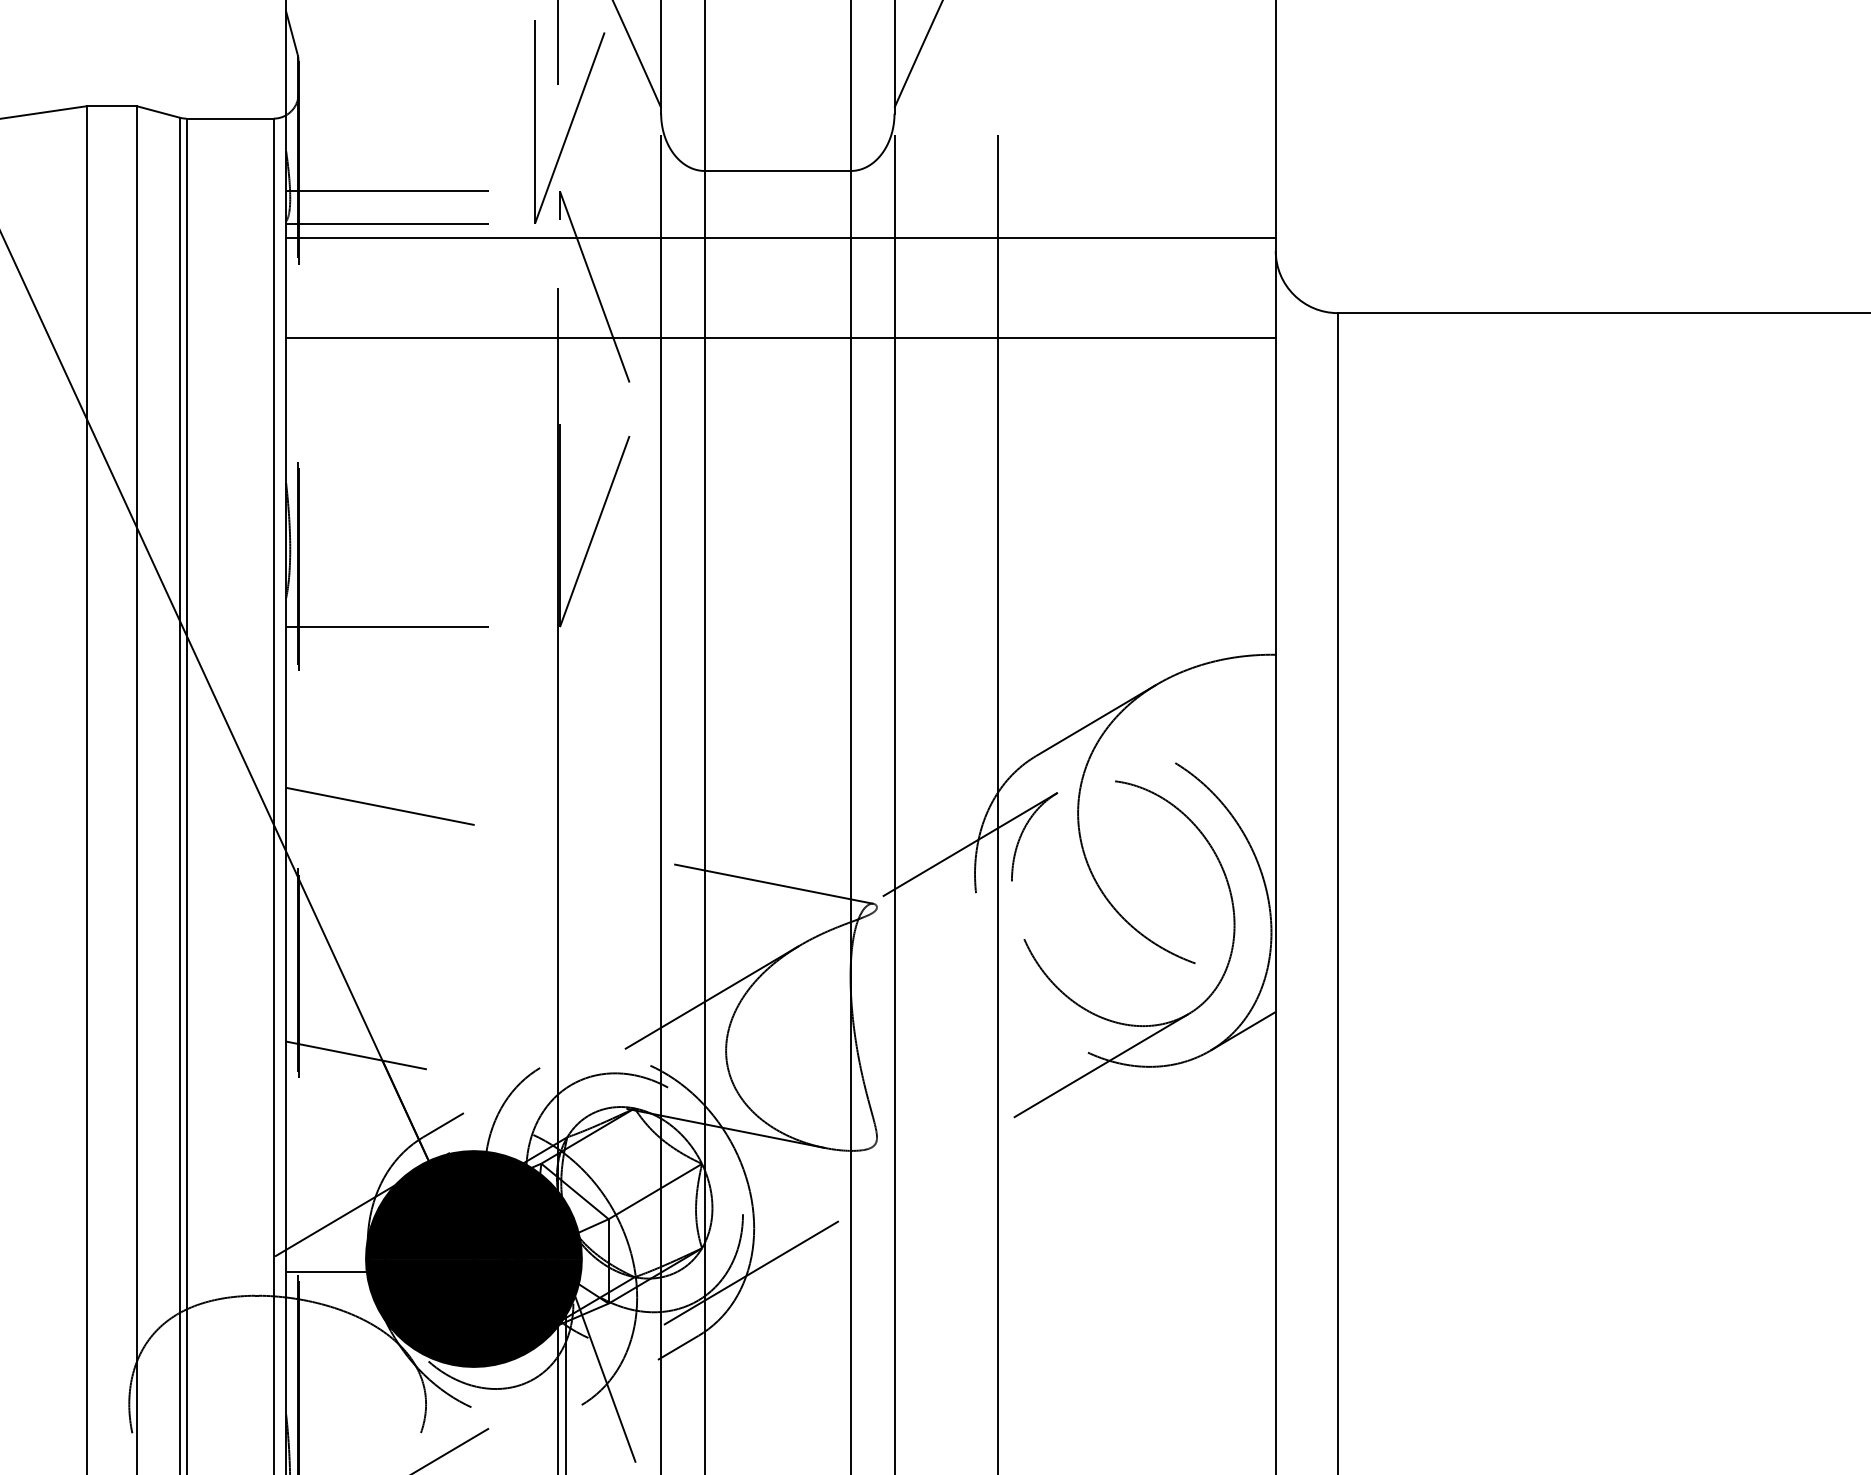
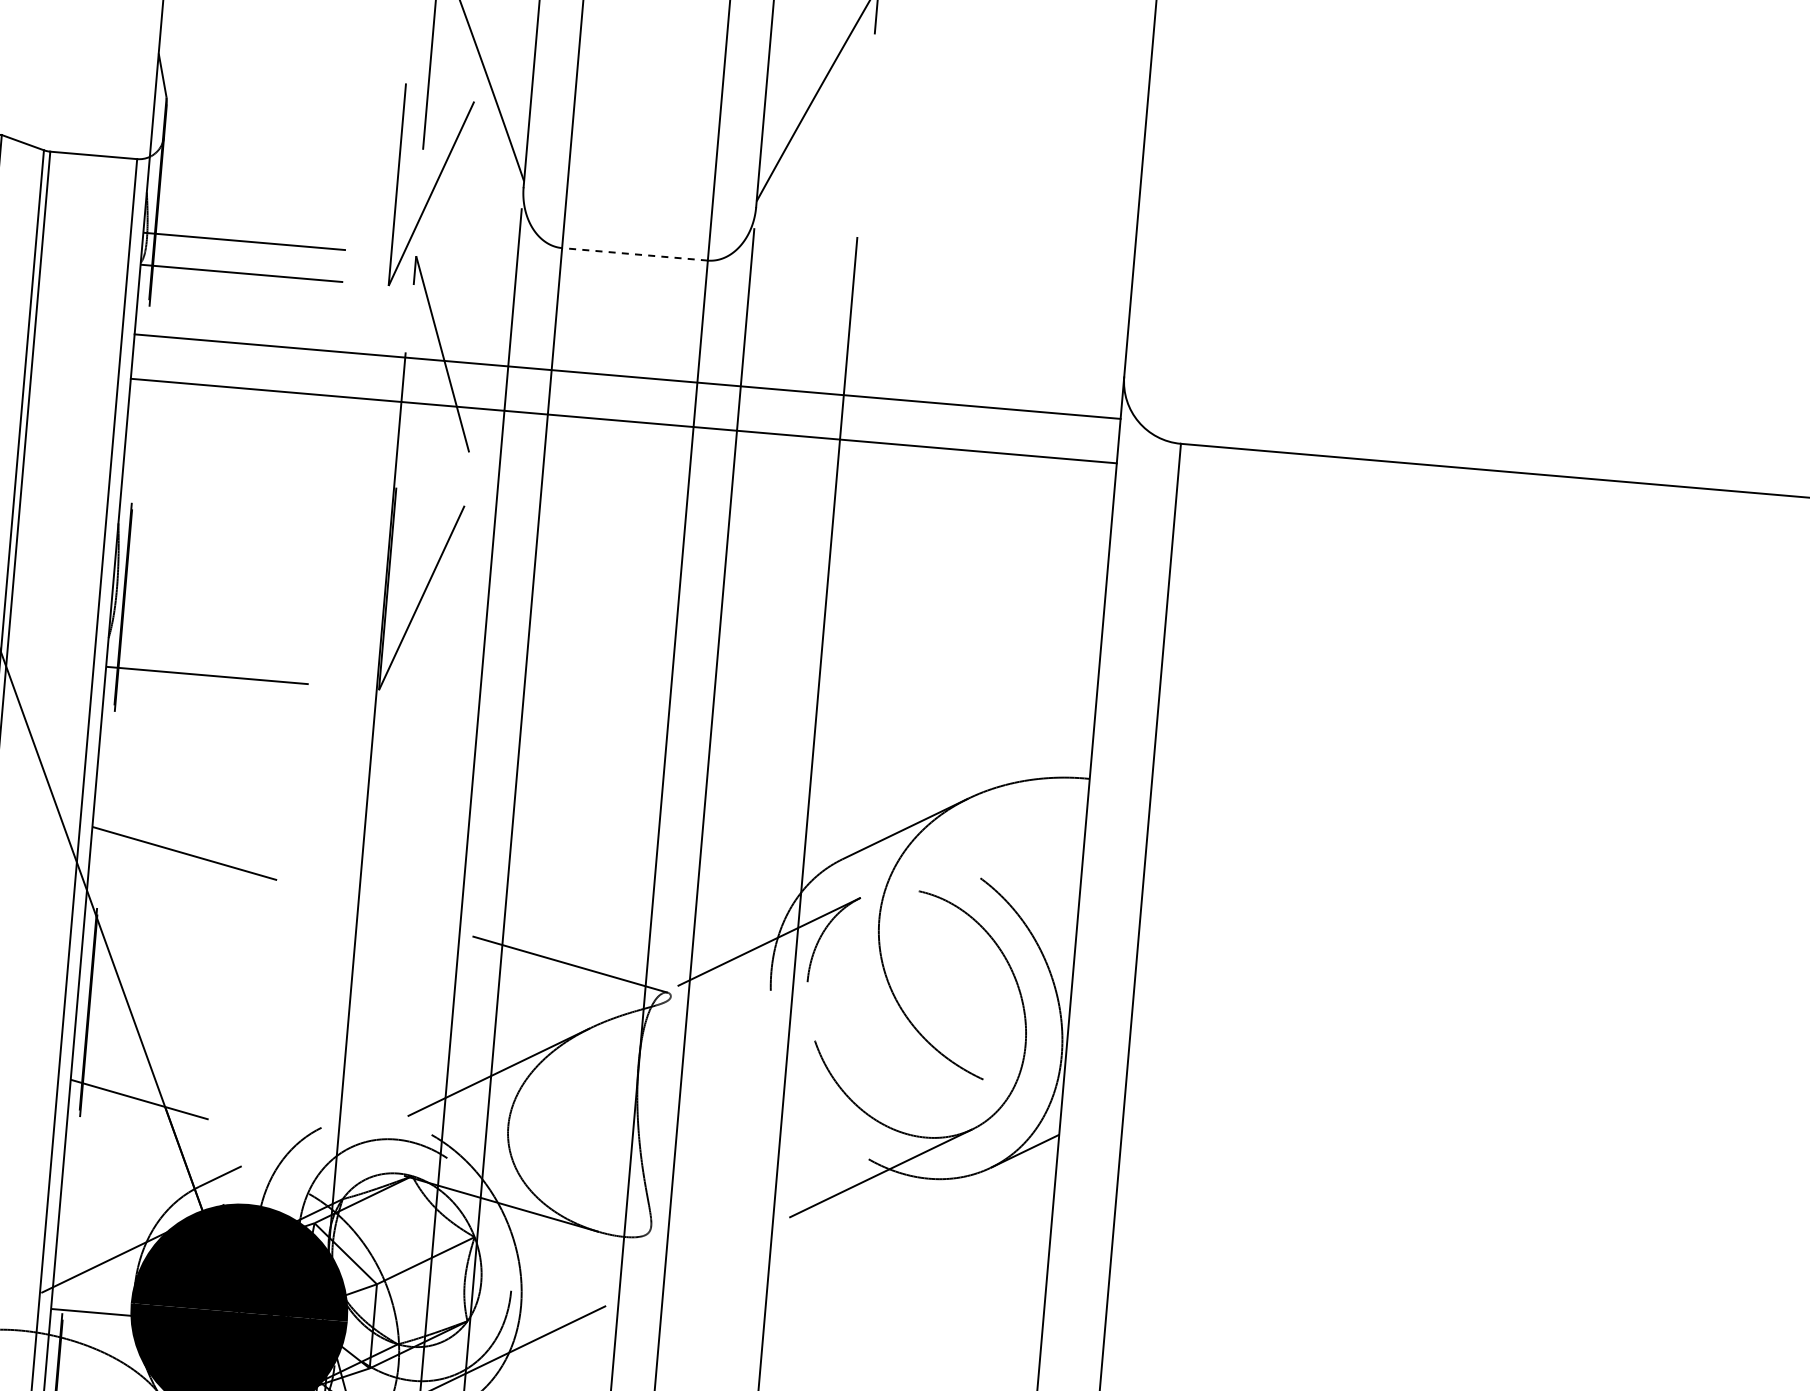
line: (777, 170) -> (634, 253), solid -> dashed
line: (780, 238) -> (627, 376), moved

